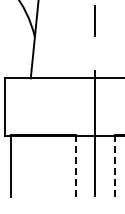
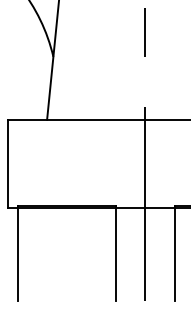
line: (75, 166) -> (115, 254), dashed -> solid
line: (114, 166) -> (174, 254), dashed -> solid

